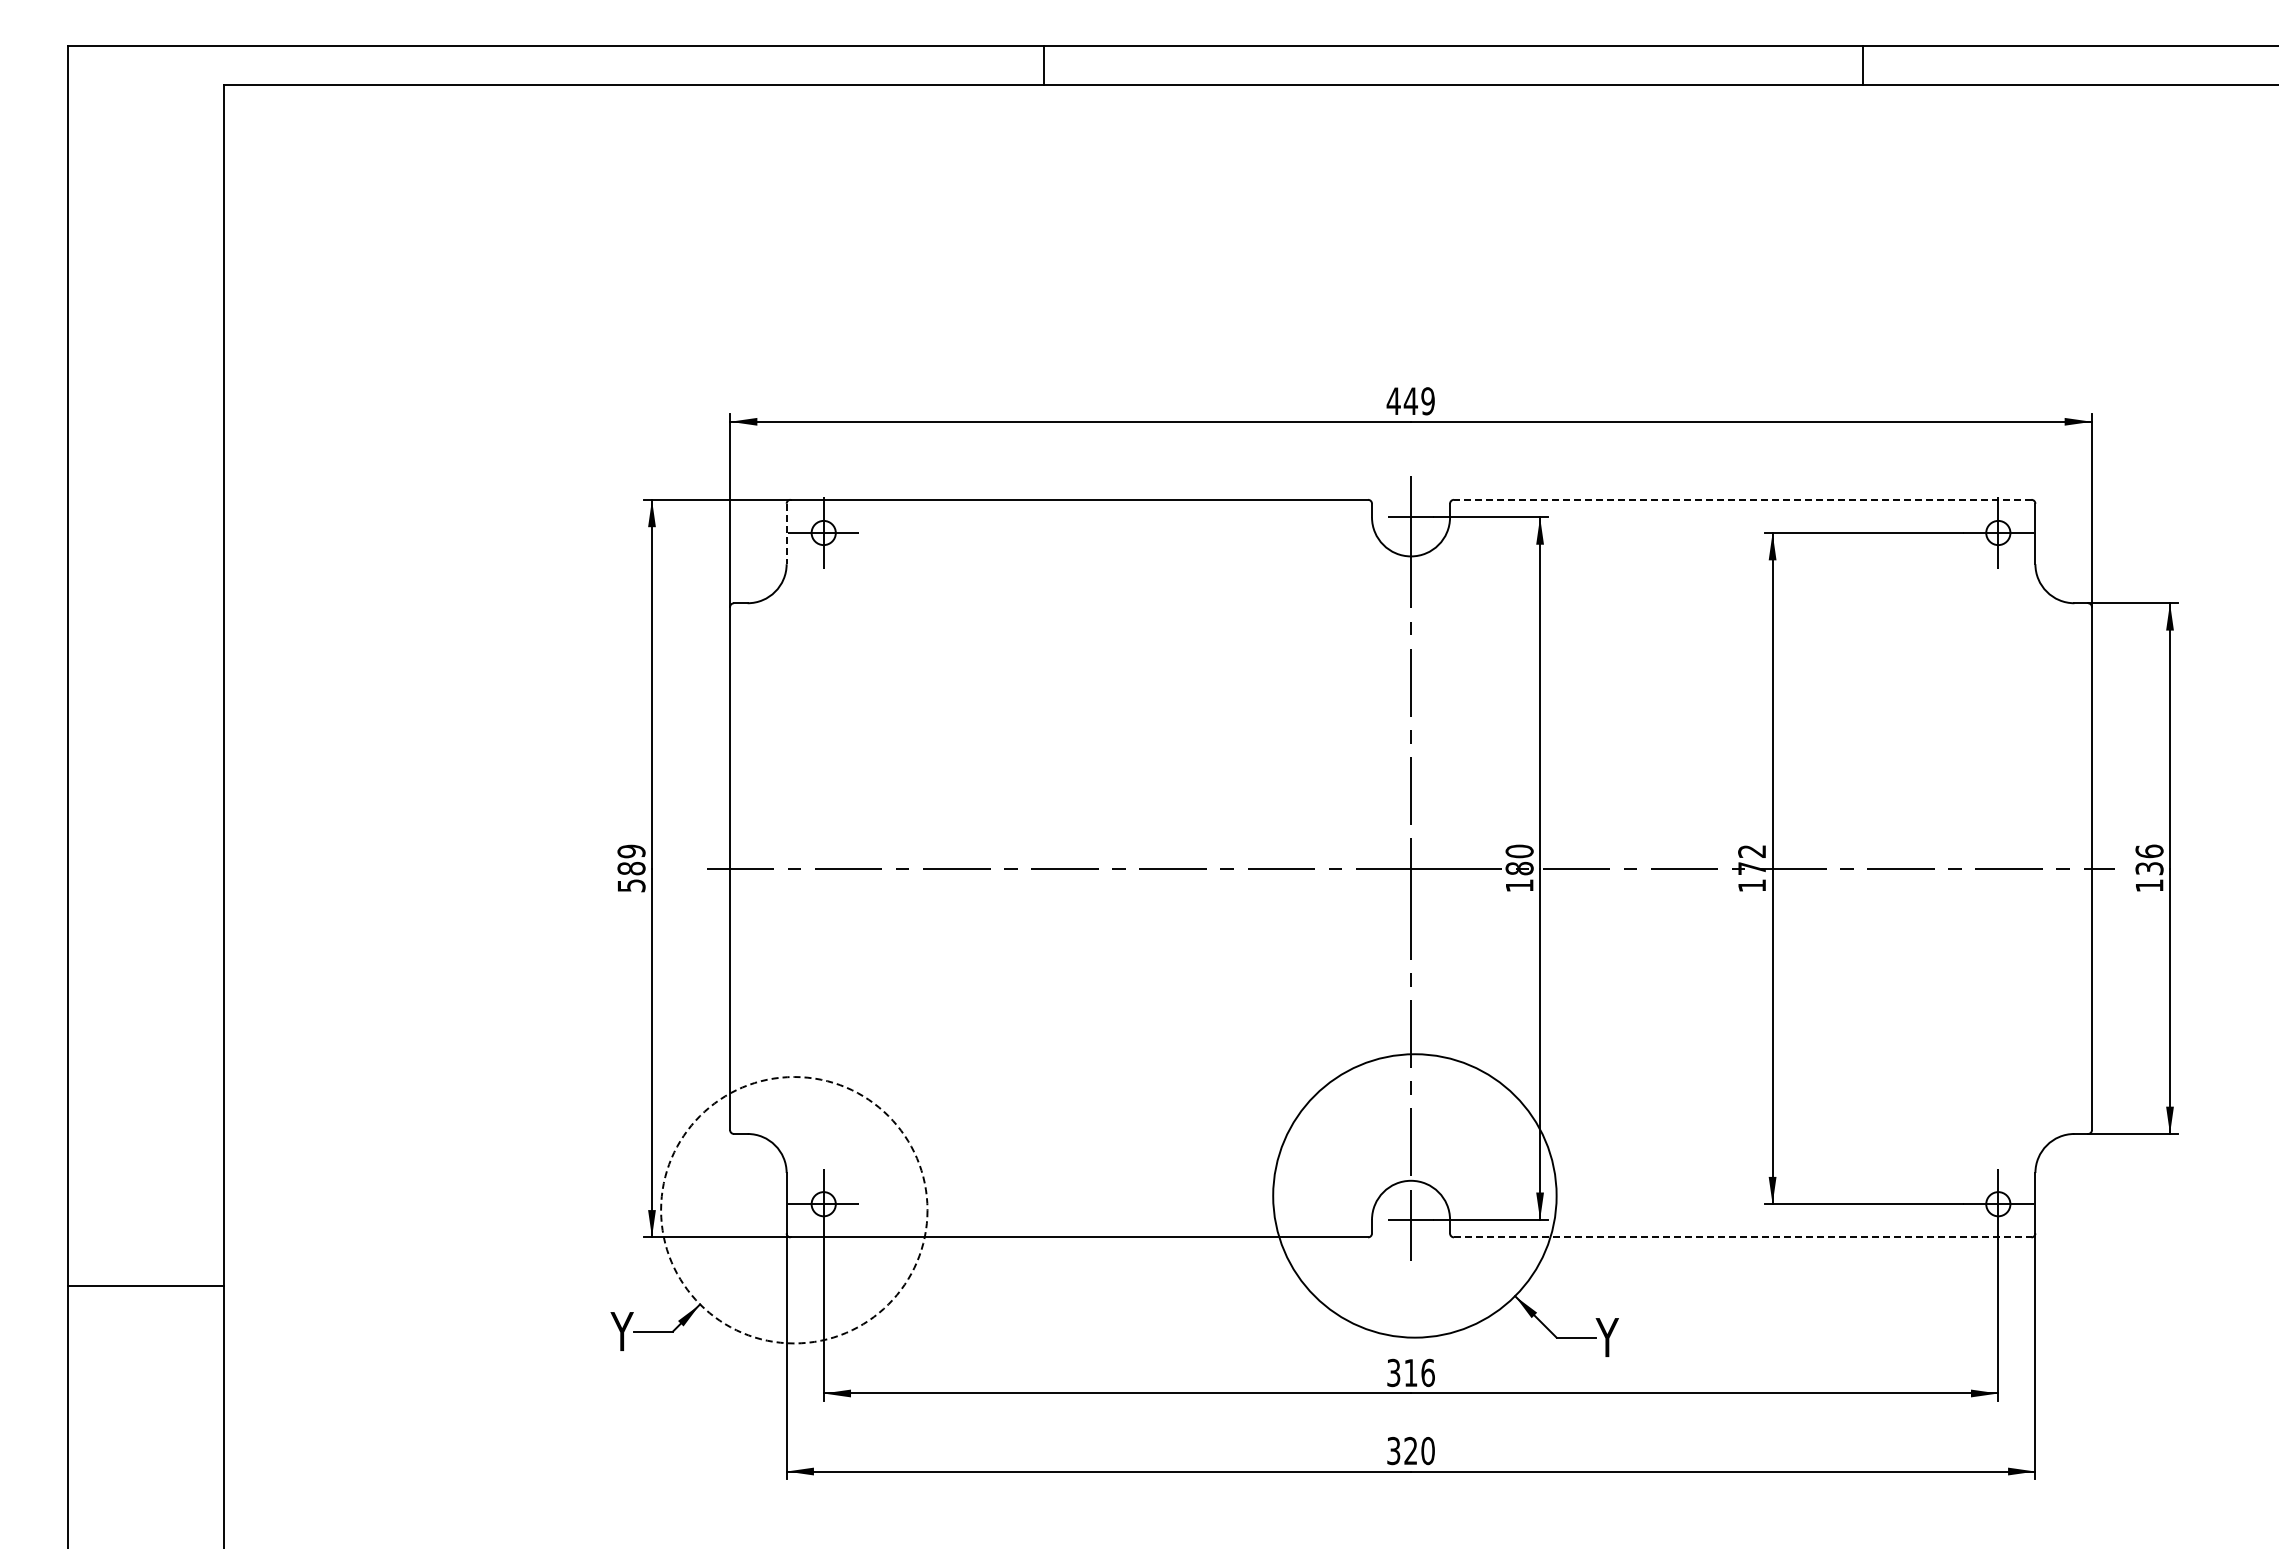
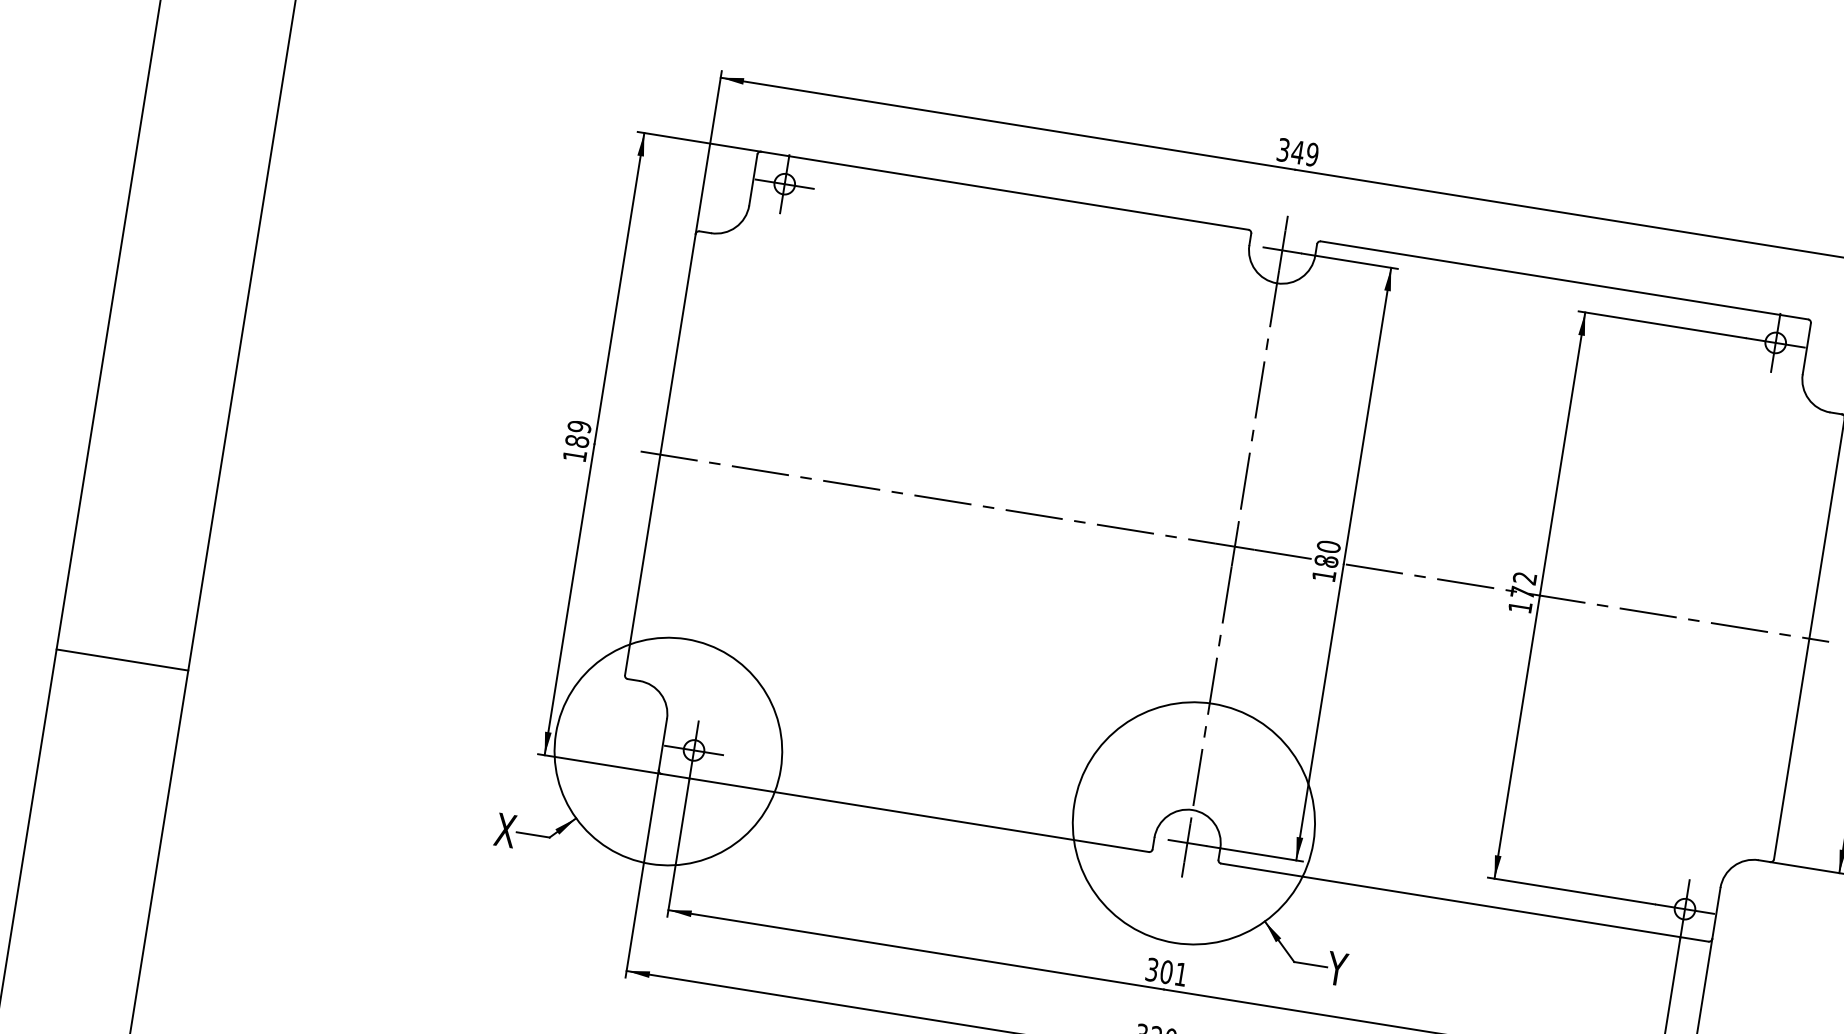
text: (1393, 401) -> (1283, 150), 449 -> 349
line: (1742, 499) -> (1564, 280), dashed -> solid
line: (786, 534) -> (753, 180), dashed -> solid
text: (631, 885) -> (574, 455), 589 -> 189
circle: (794, 1210) -> (668, 751), dashed -> solid
line: (1742, 1237) -> (1464, 902), dashed -> solid
line: (146, 1286) -> (122, 660), moved
text: (621, 1331) -> (506, 830), Y -> X
text: (1419, 1372) -> (1173, 972), 316 -> 301

